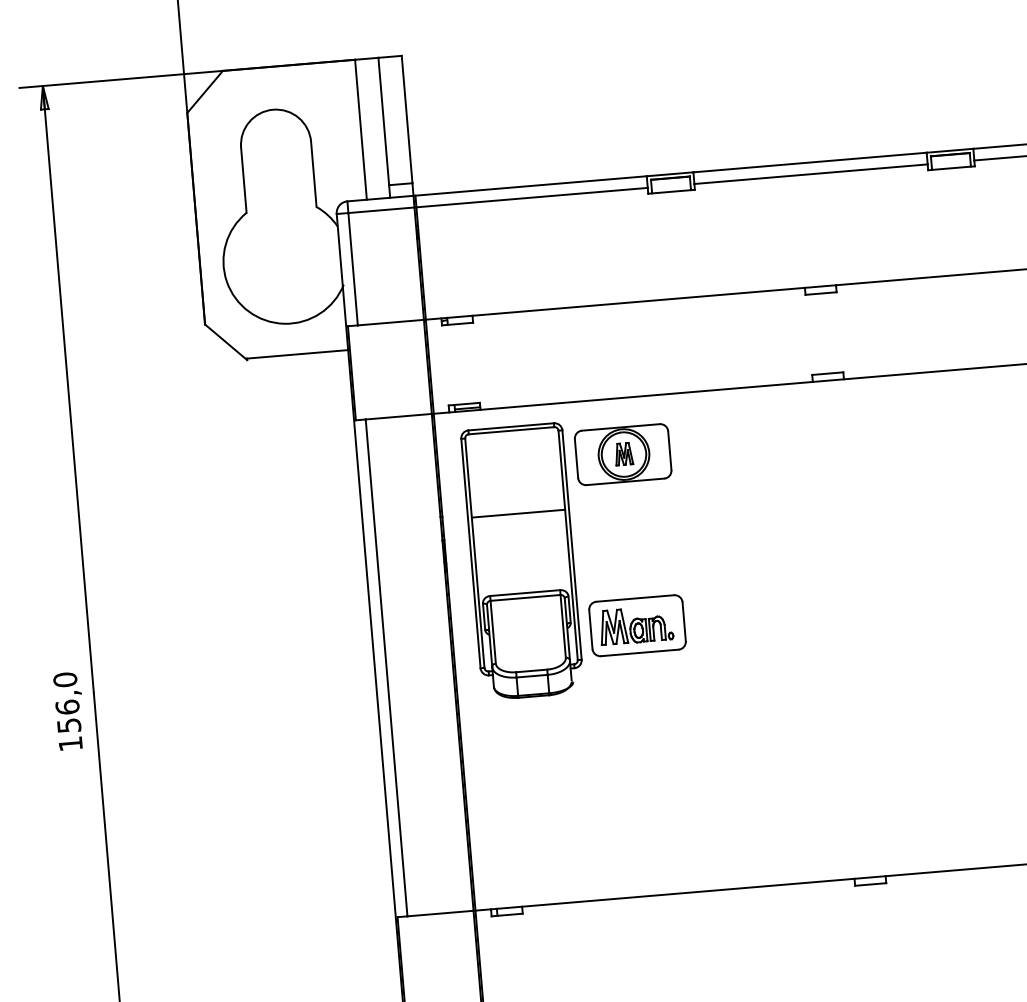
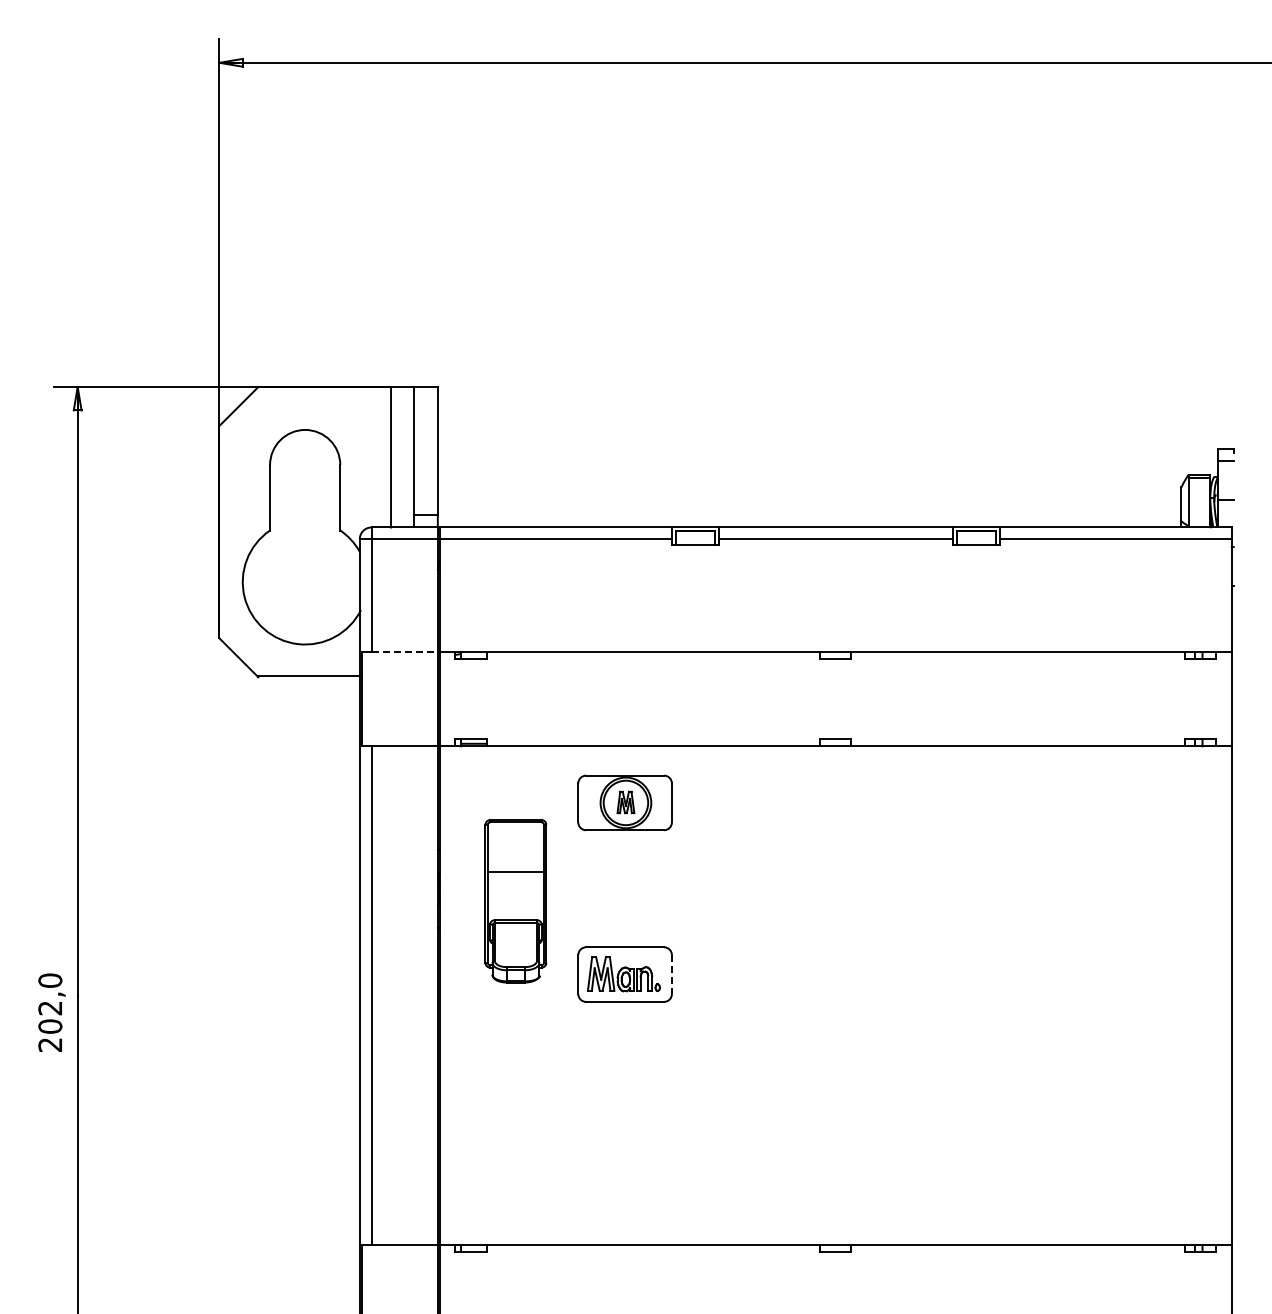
line: (391, 322) -> (405, 651), solid -> dashed
part: (522, 562) -> (515, 901), size x0.6
line: (683, 621) -> (671, 974), solid -> dashed
text: (69, 724) -> (50, 1025), 156,0 -> 202,0

